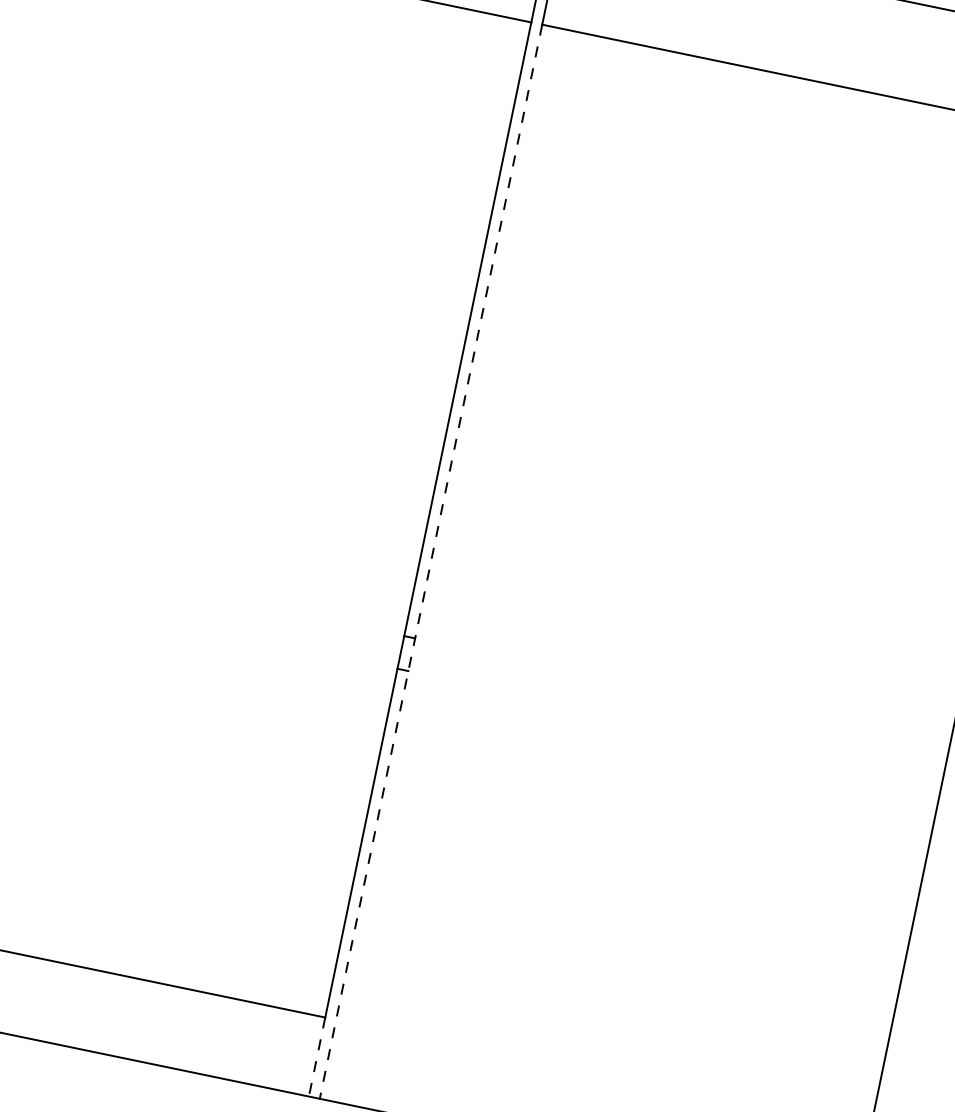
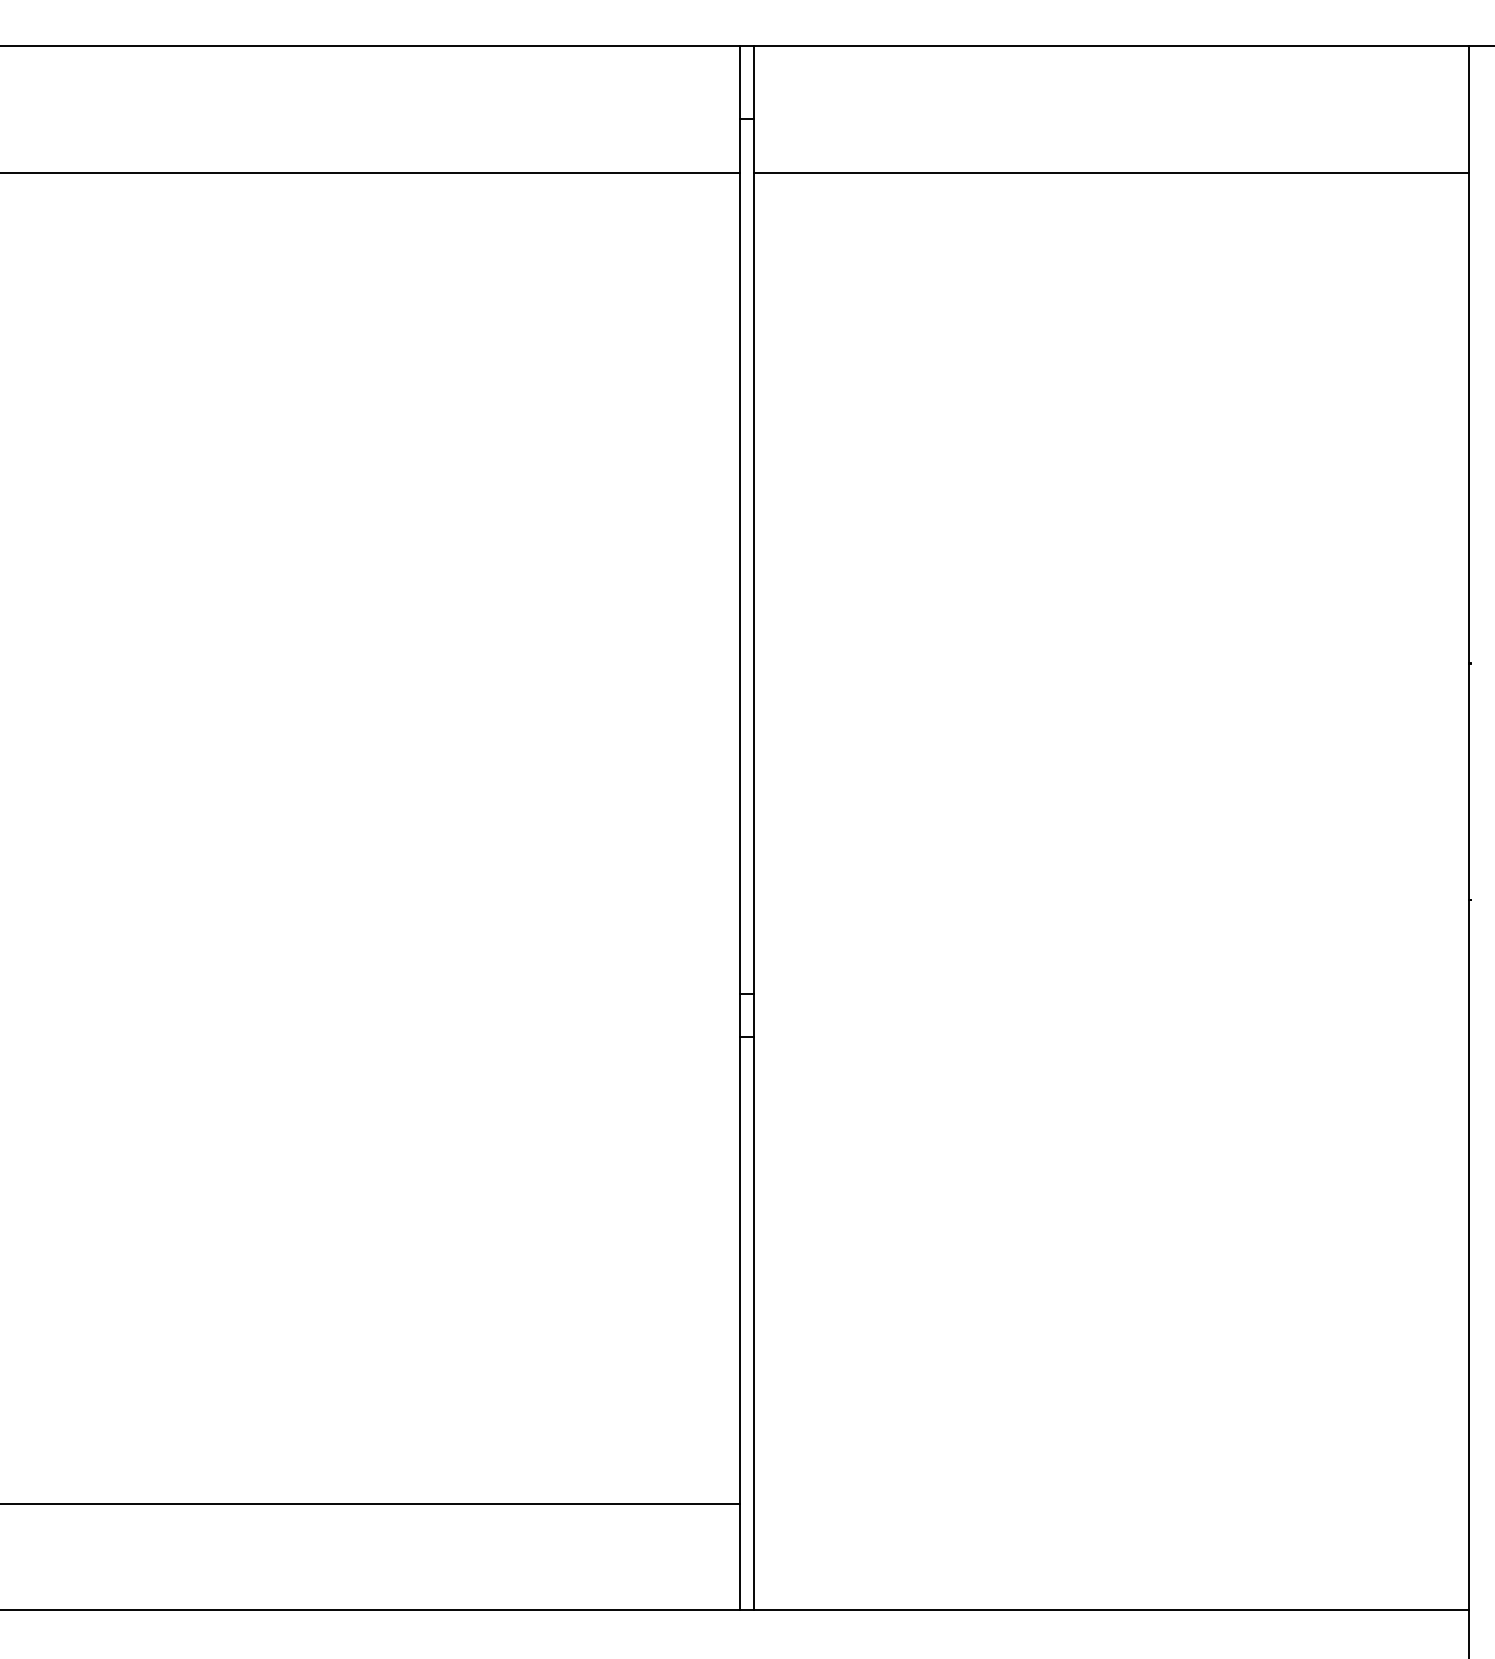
line: (431, 561) -> (754, 891), dashed -> solid
line: (316, 1056) -> (739, 1556), dashed -> solid

